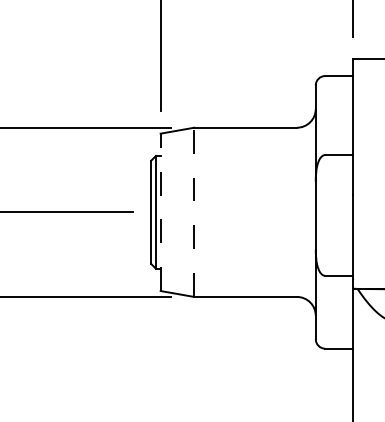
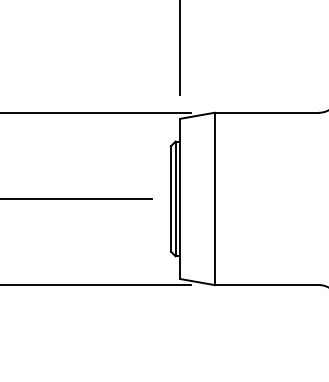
line: (160, 212) -> (180, 199), dashed -> solid
line: (194, 212) -> (214, 199), dashed -> solid

